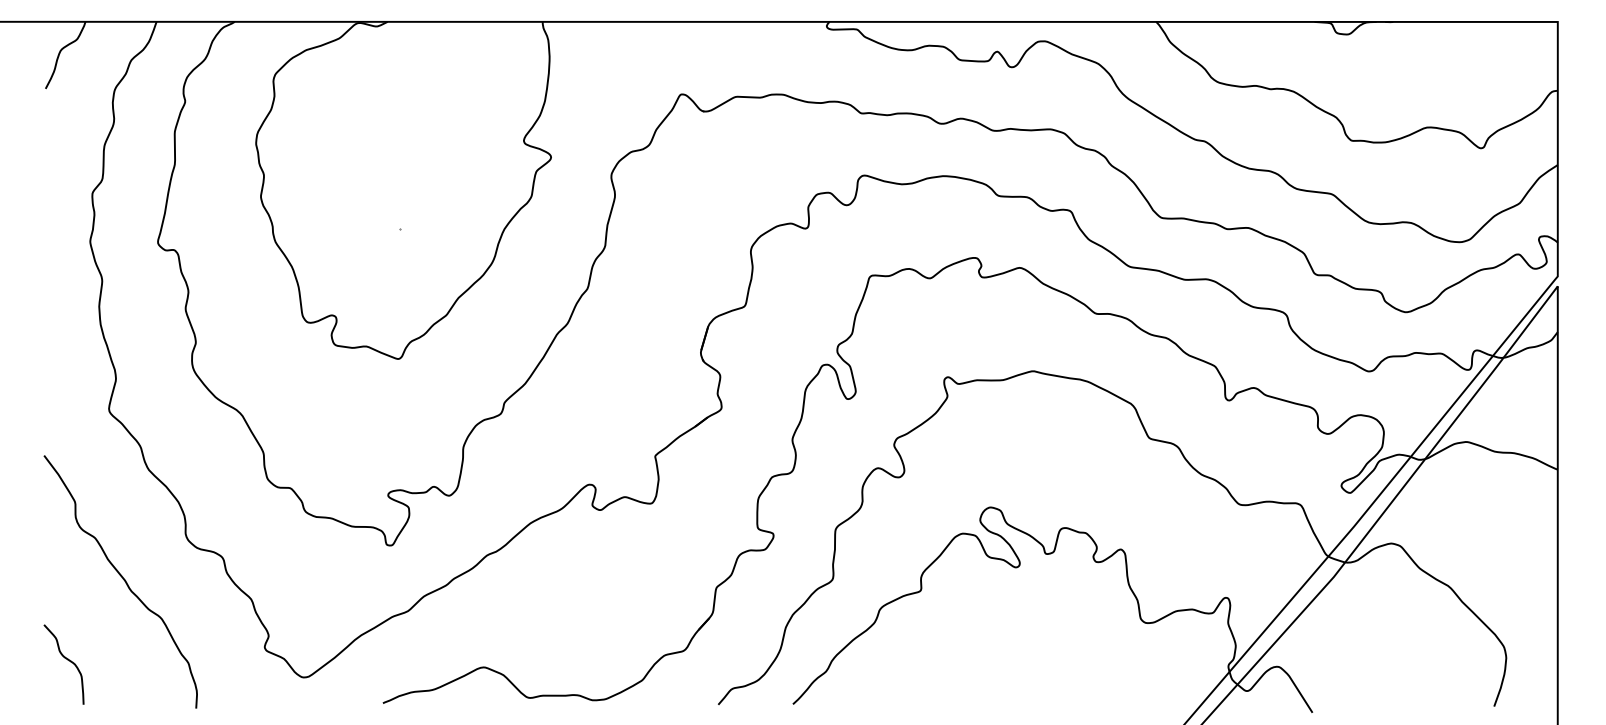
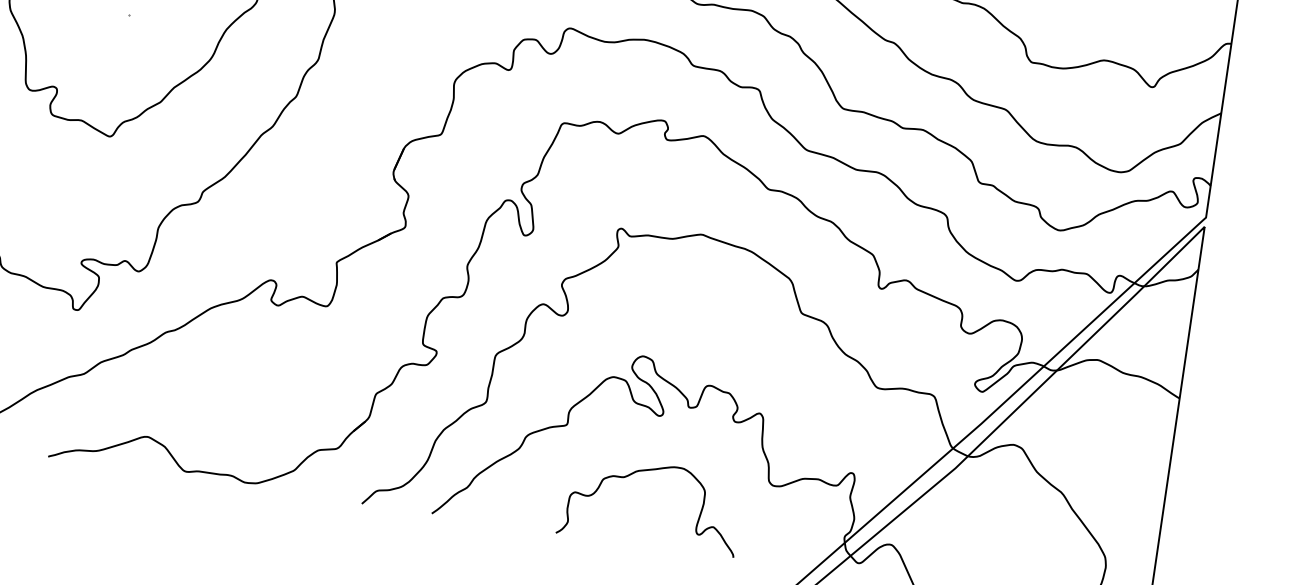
curve: (1010, 627) -> (645, 471), added

